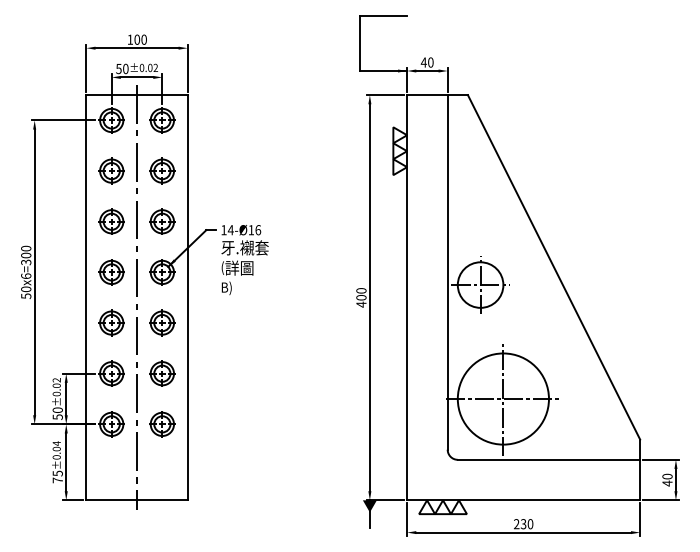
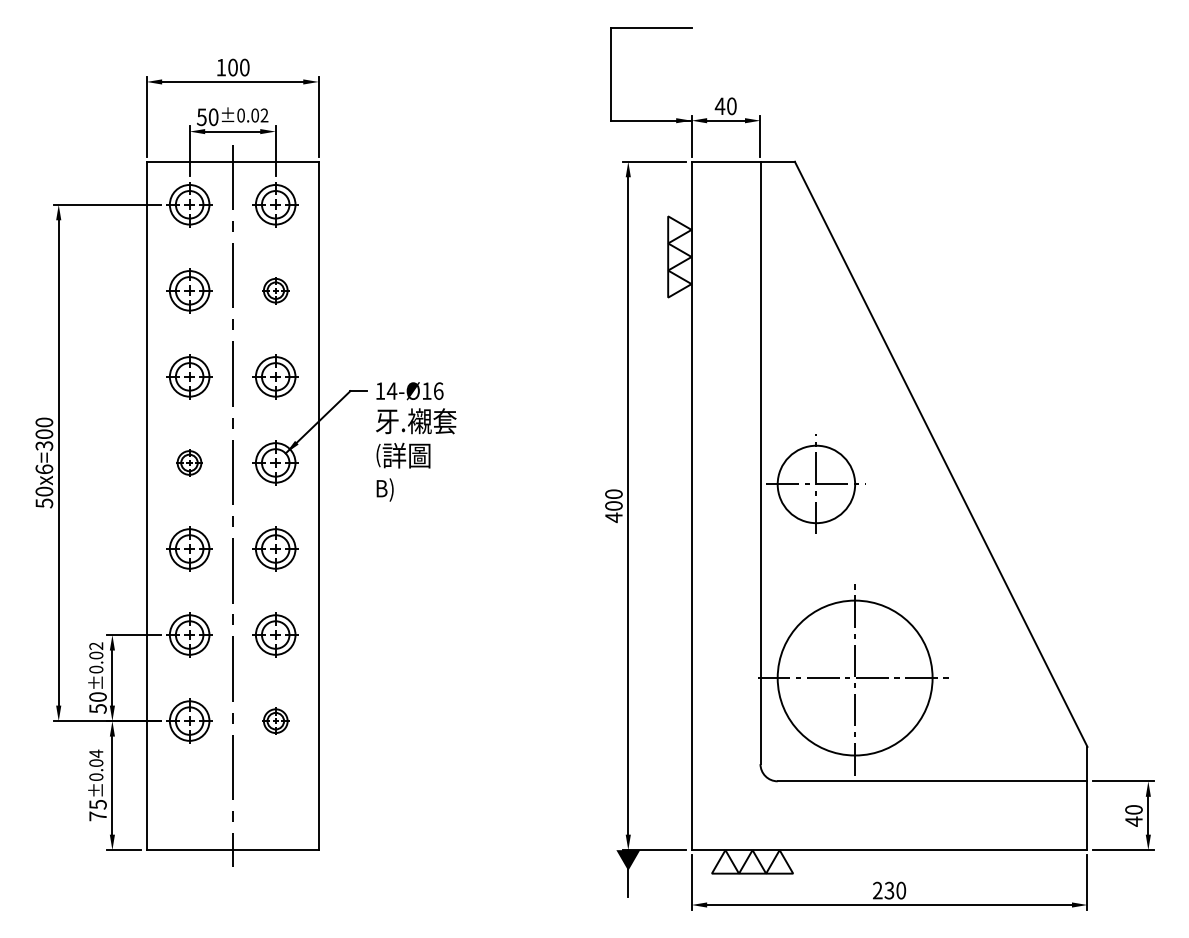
part: (162, 170) -> (275, 289), size x0.6
part: (111, 272) -> (189, 463), size x0.6
part: (162, 424) -> (275, 721), size x0.6

